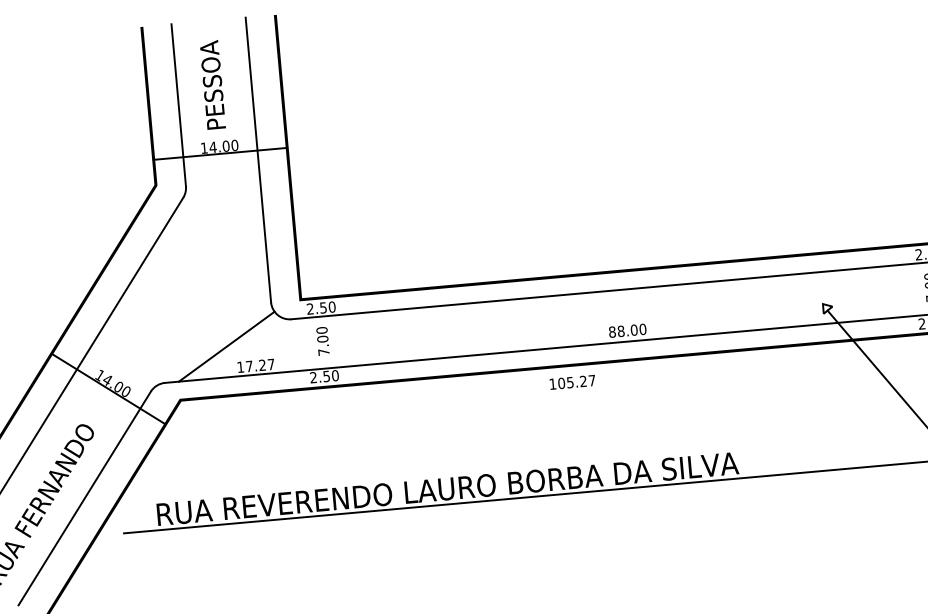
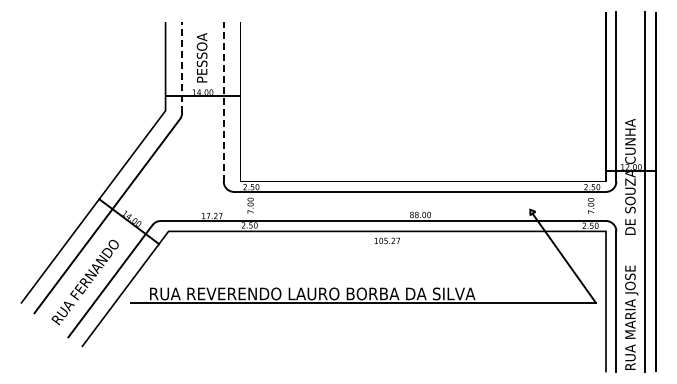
line: (179, 103) -> (182, 66), solid -> dashed
line: (257, 159) -> (223, 101), solid -> dashed
line: (225, 345) -> (196, 203), removed

